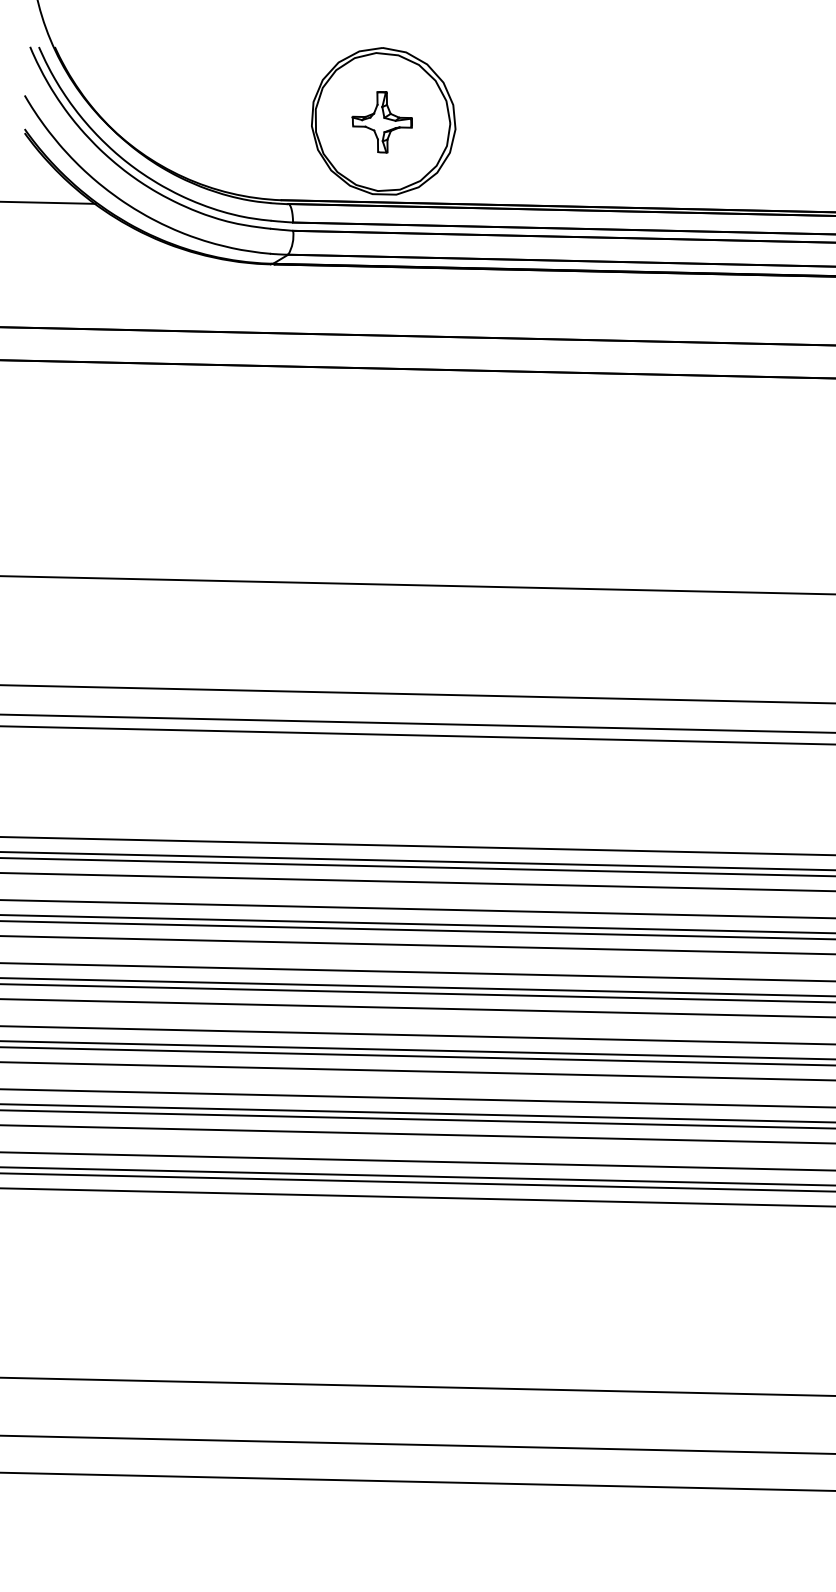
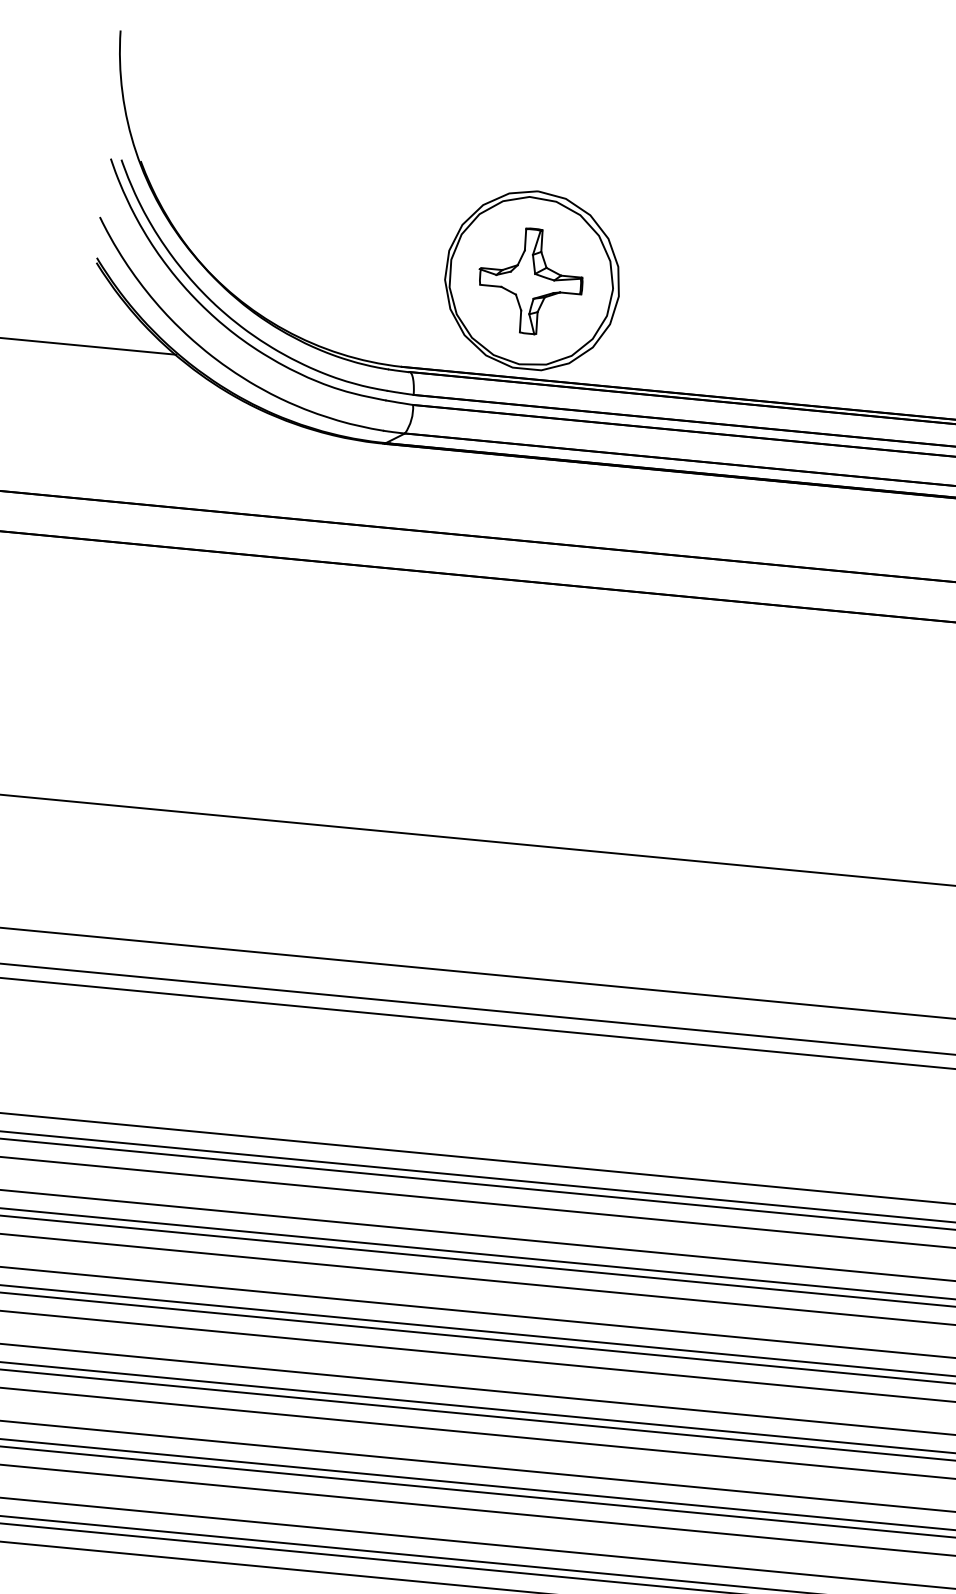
part: (381, 122) -> (529, 281), size x1.43

